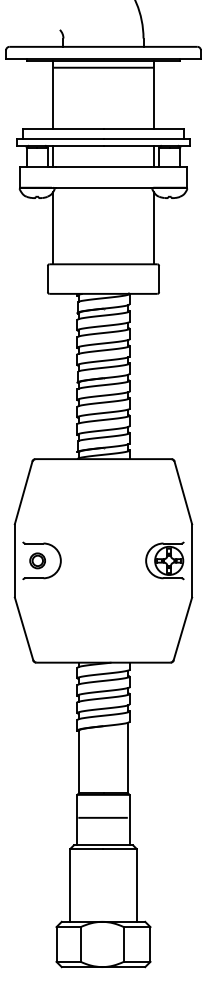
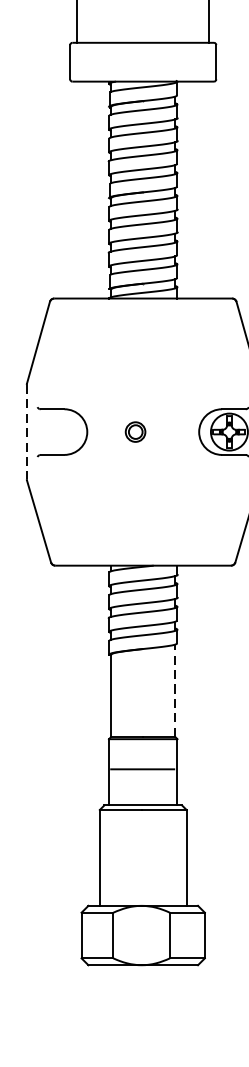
part: (37, 560) -> (135, 431), moved
line: (14, 561) -> (26, 432), solid -> dashed
line: (127, 757) -> (174, 690), solid -> dashed

